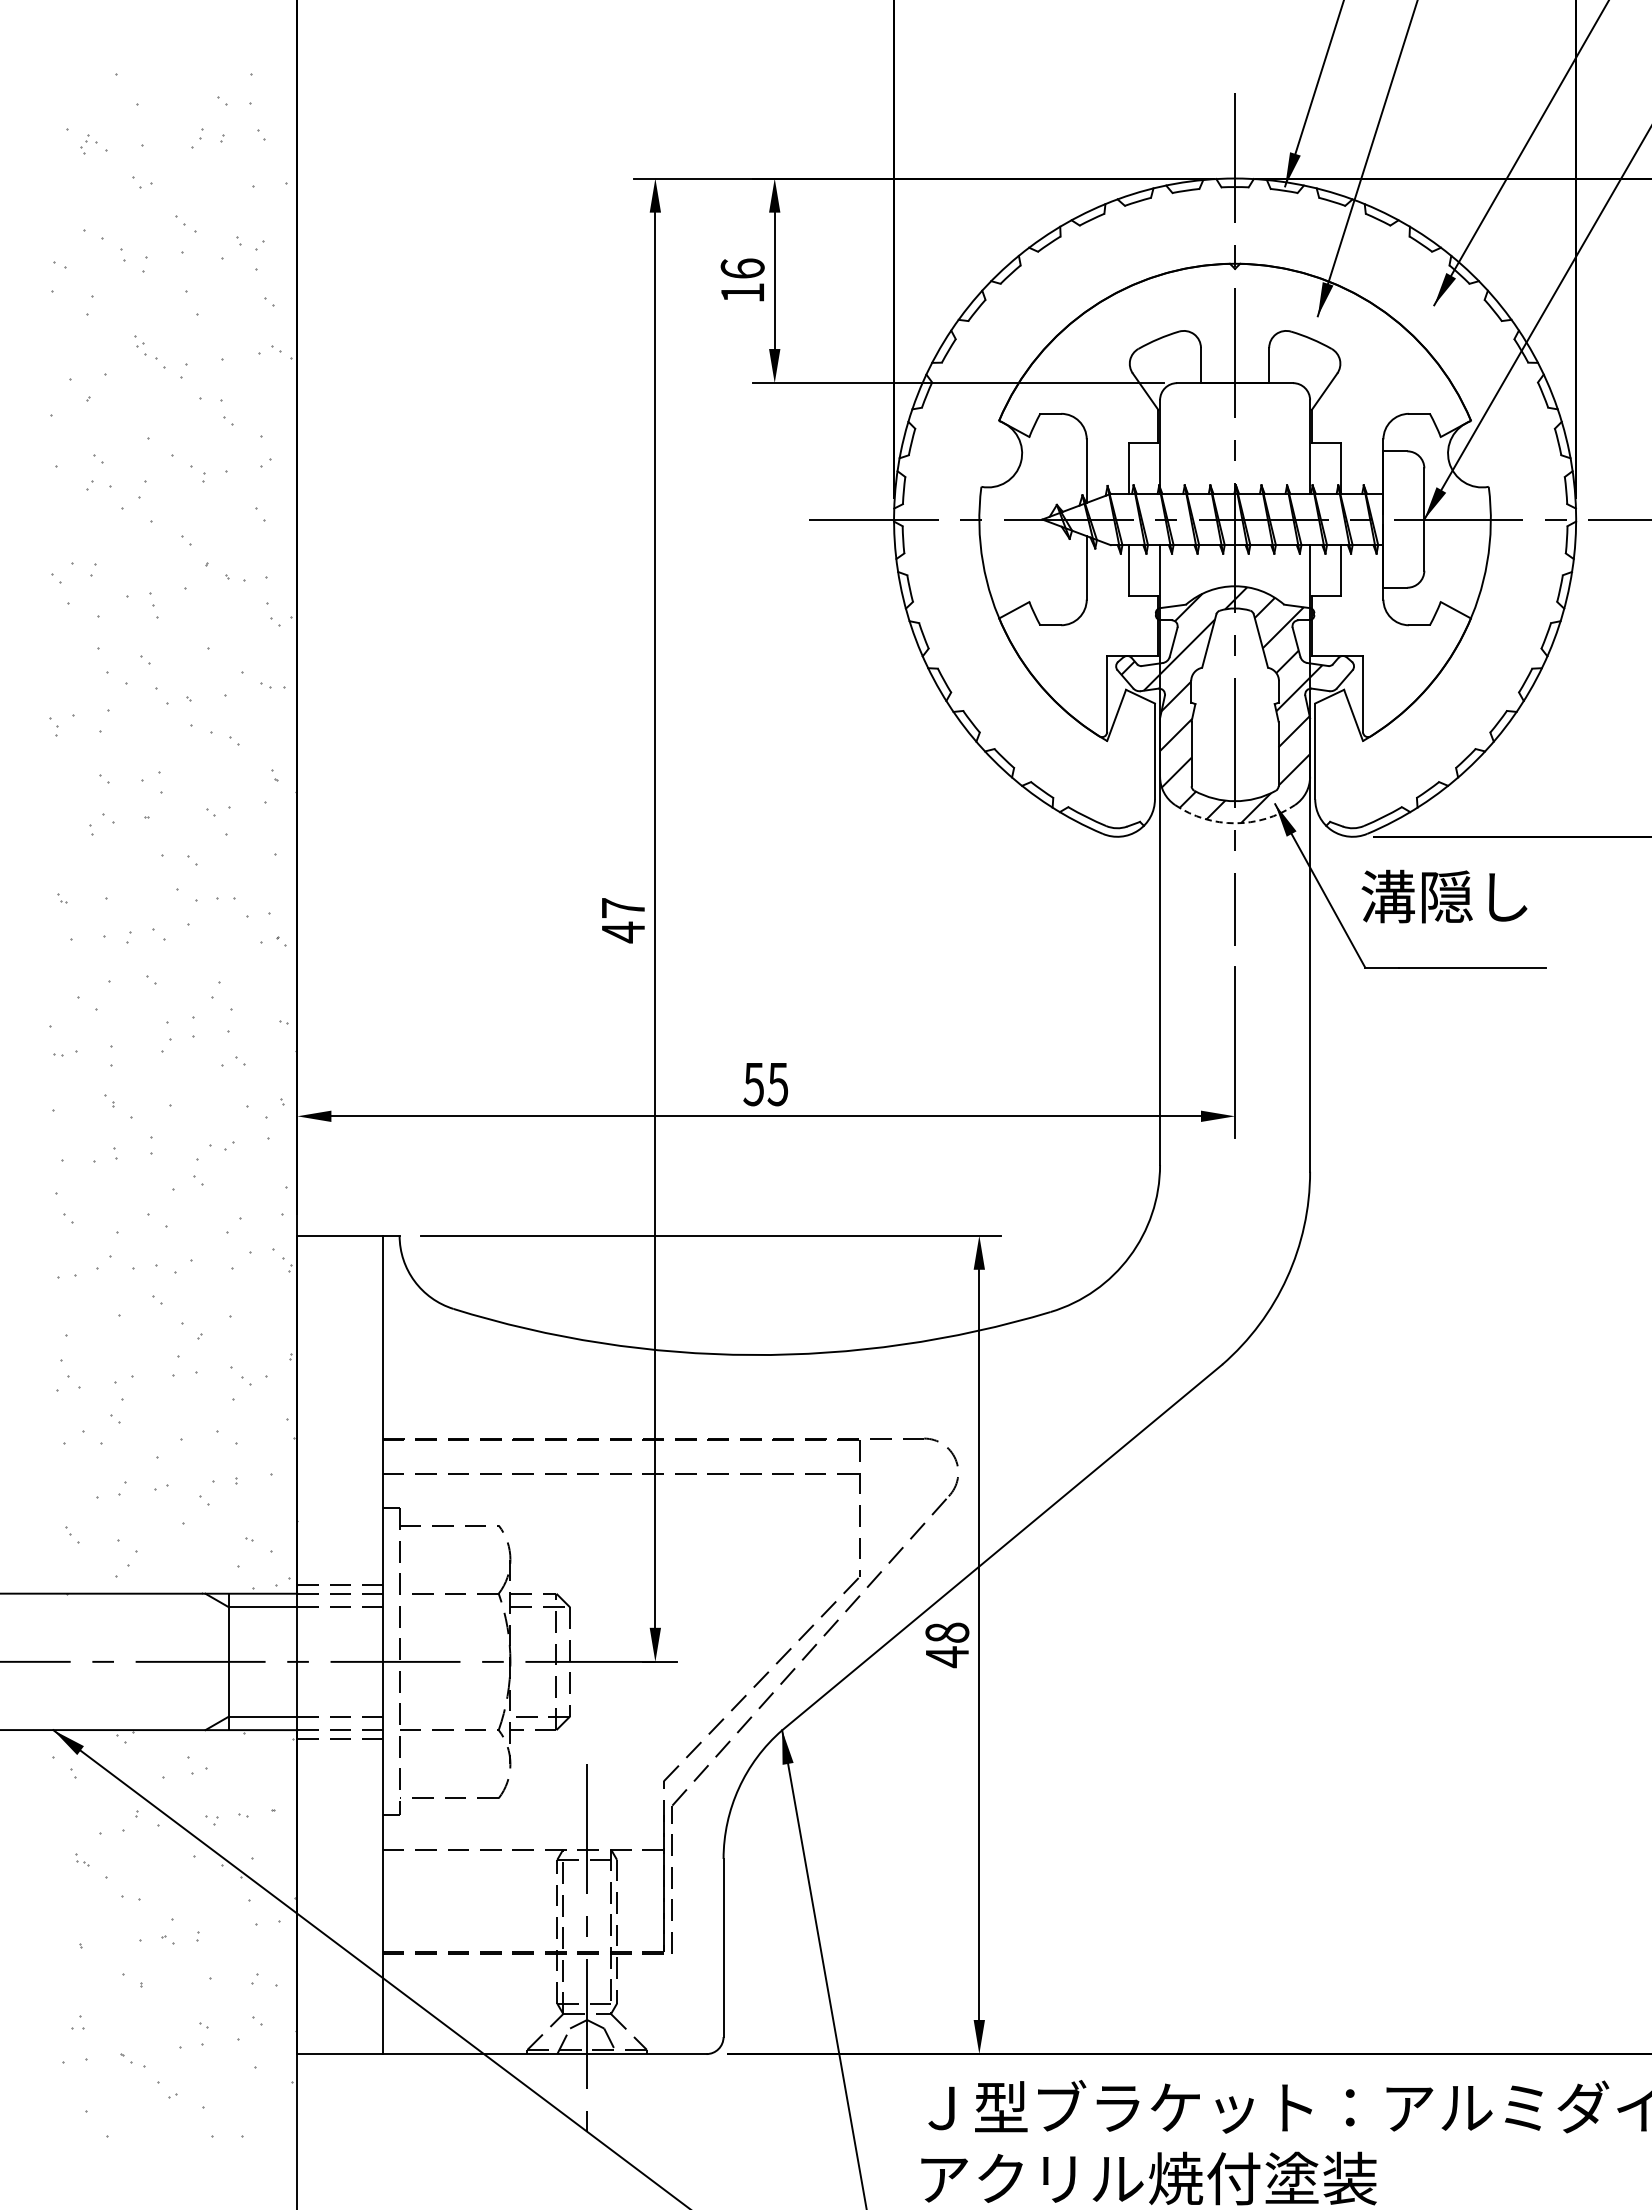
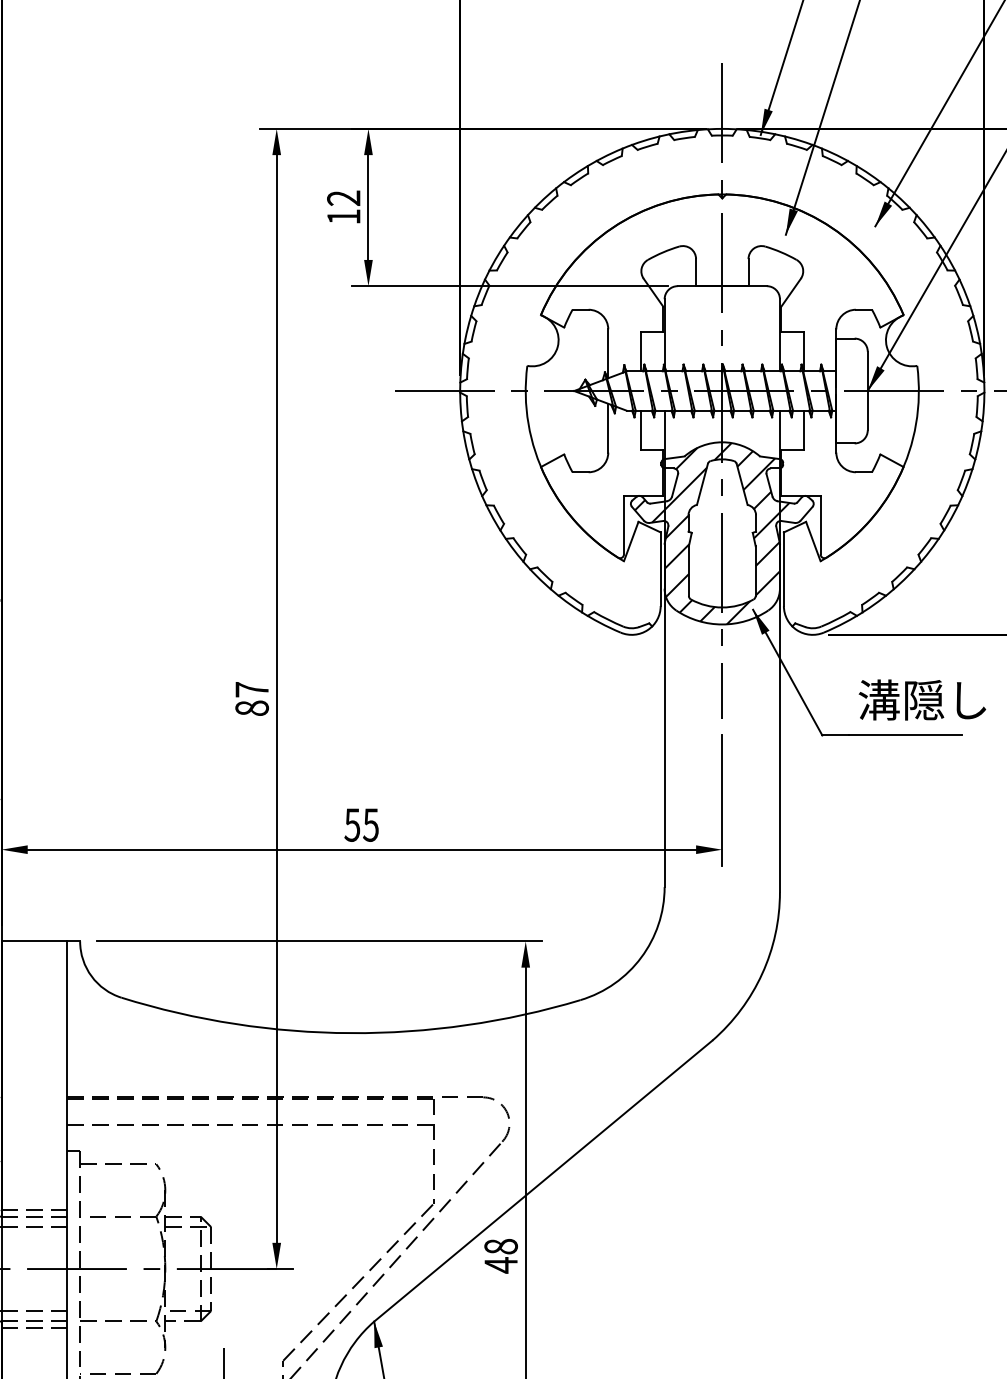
text: (742, 268) -> (343, 198), 16 -> 12
arc: (1235, 823) -> (722, 624), dashed -> solid
text: (1444, 896) -> (922, 699), moved
text: (623, 932) -> (252, 708), 47 -> 87

